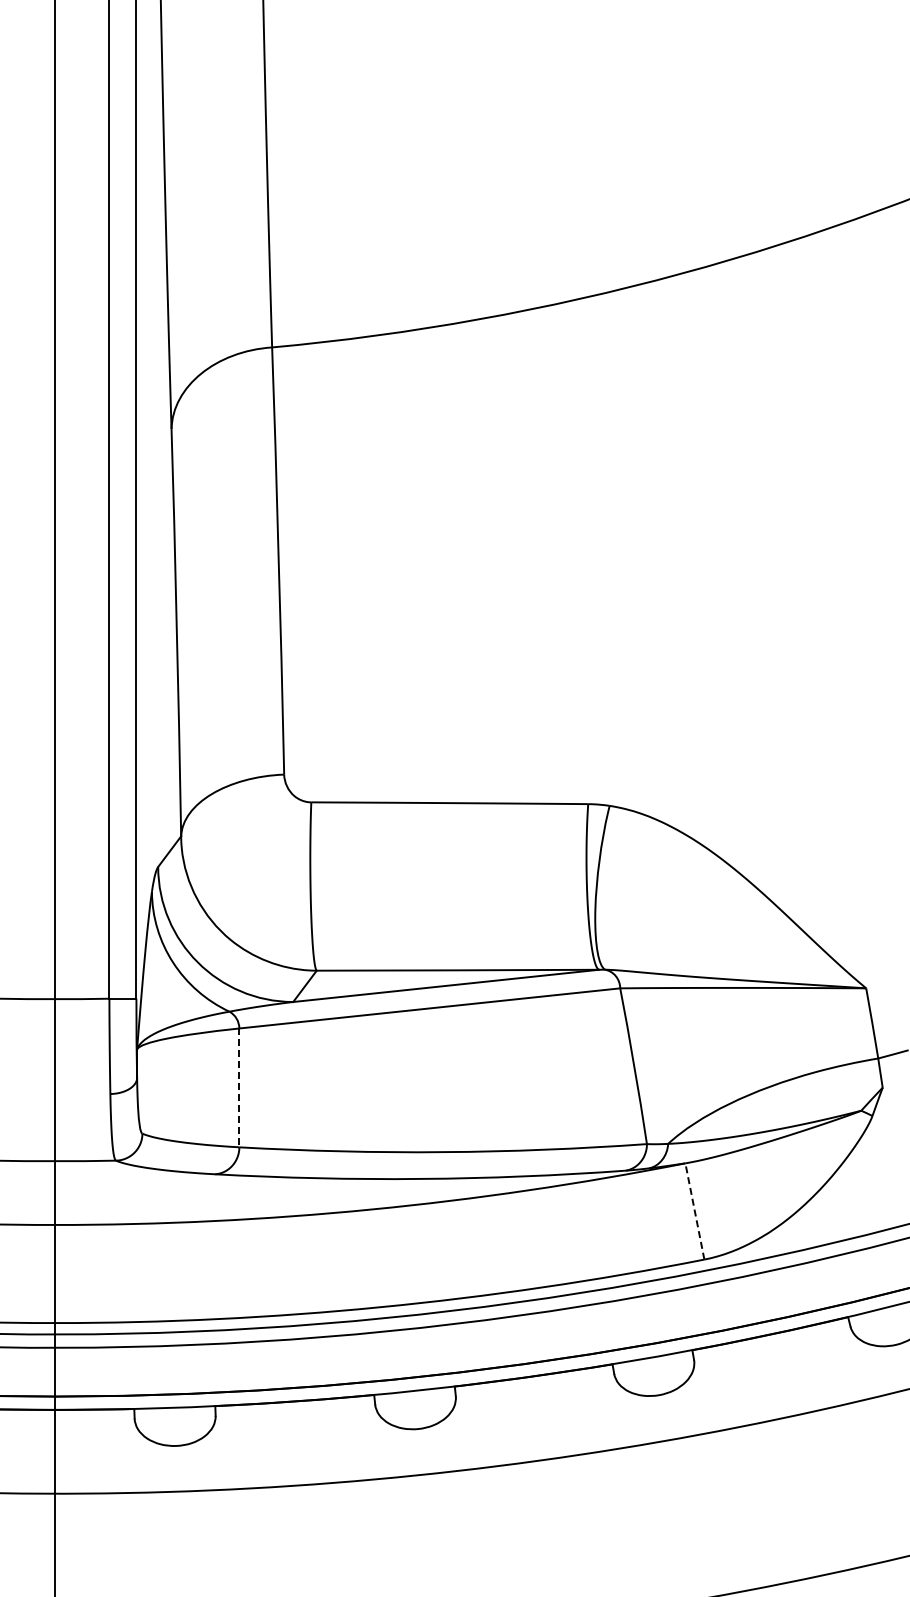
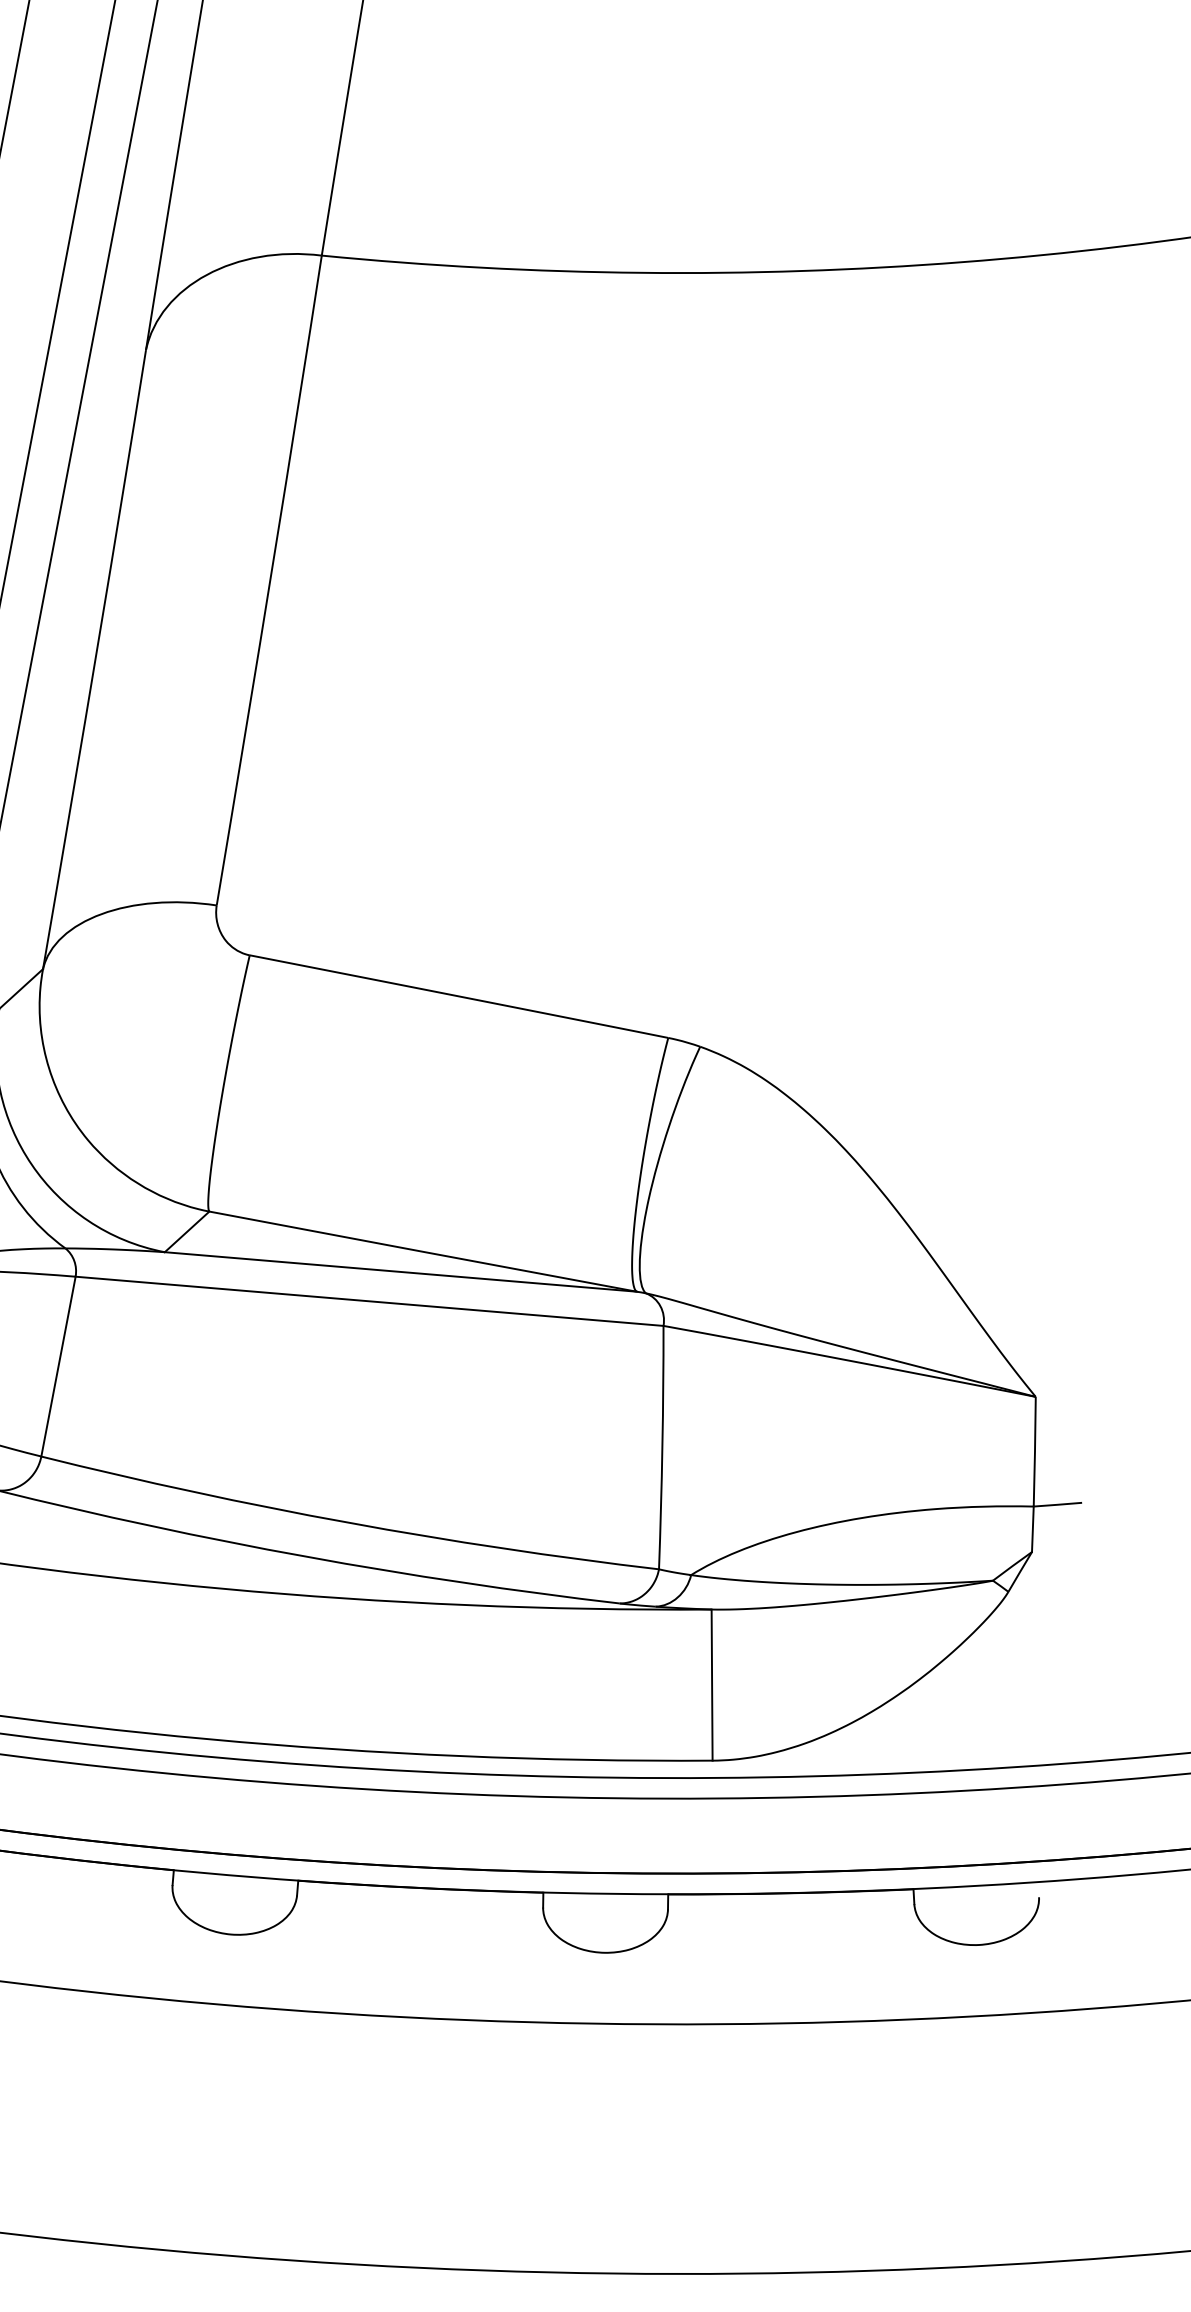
line: (239, 1088) -> (58, 1367), dashed -> solid
line: (694, 1210) -> (711, 1683), dashed -> solid

